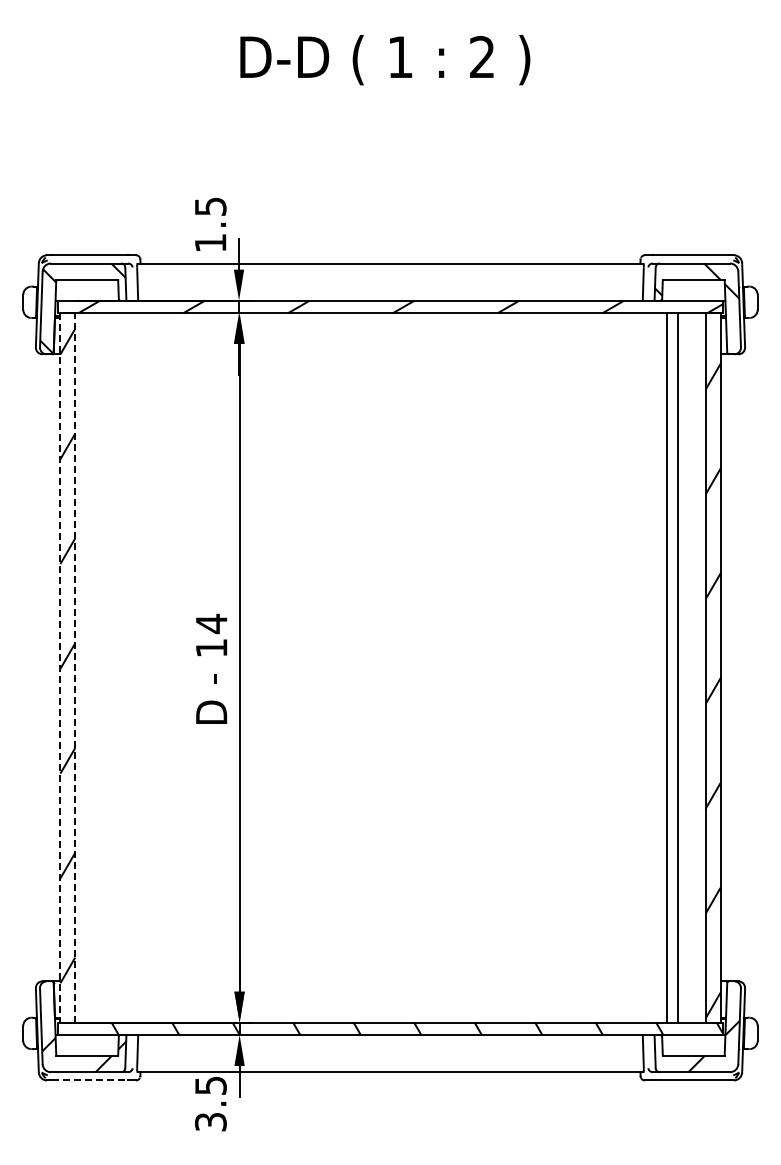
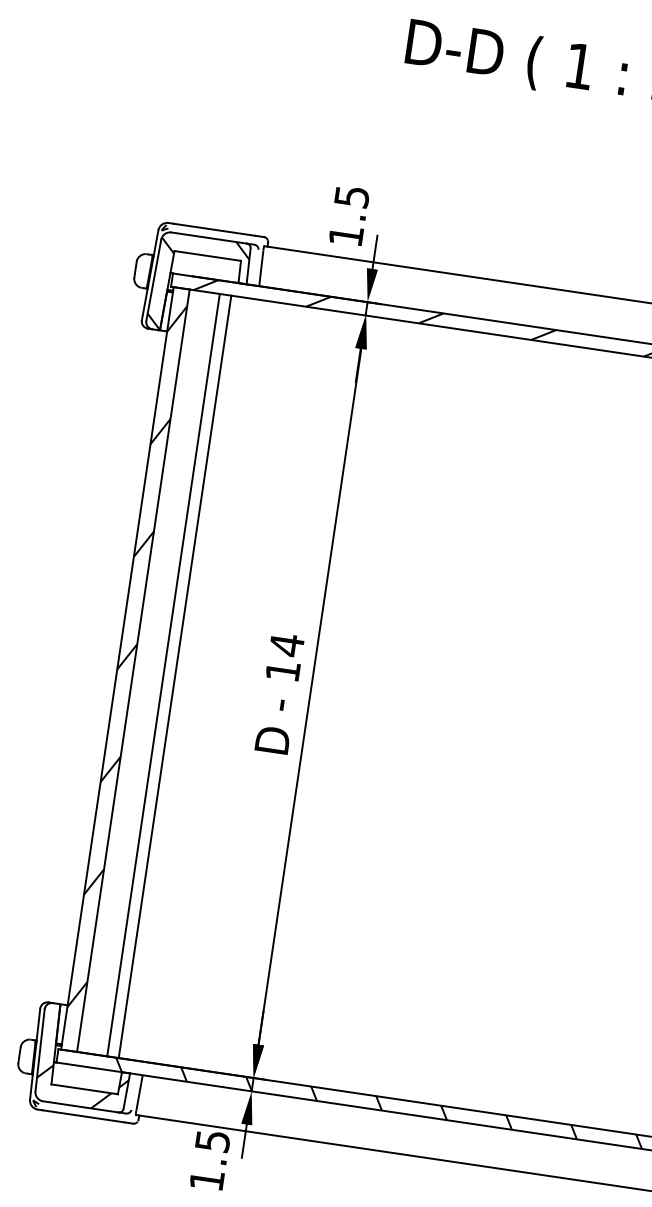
line: (60, 667) -> (117, 668), dashed -> solid
line: (75, 667) -> (133, 670), dashed -> solid
line: (103, 667) -> (163, 674), added
line: (114, 667) -> (175, 676), added
line: (90, 1080) -> (84, 1116), dashed -> solid
text: (210, 1122) -> (206, 1180), 3.5 -> 1.5

